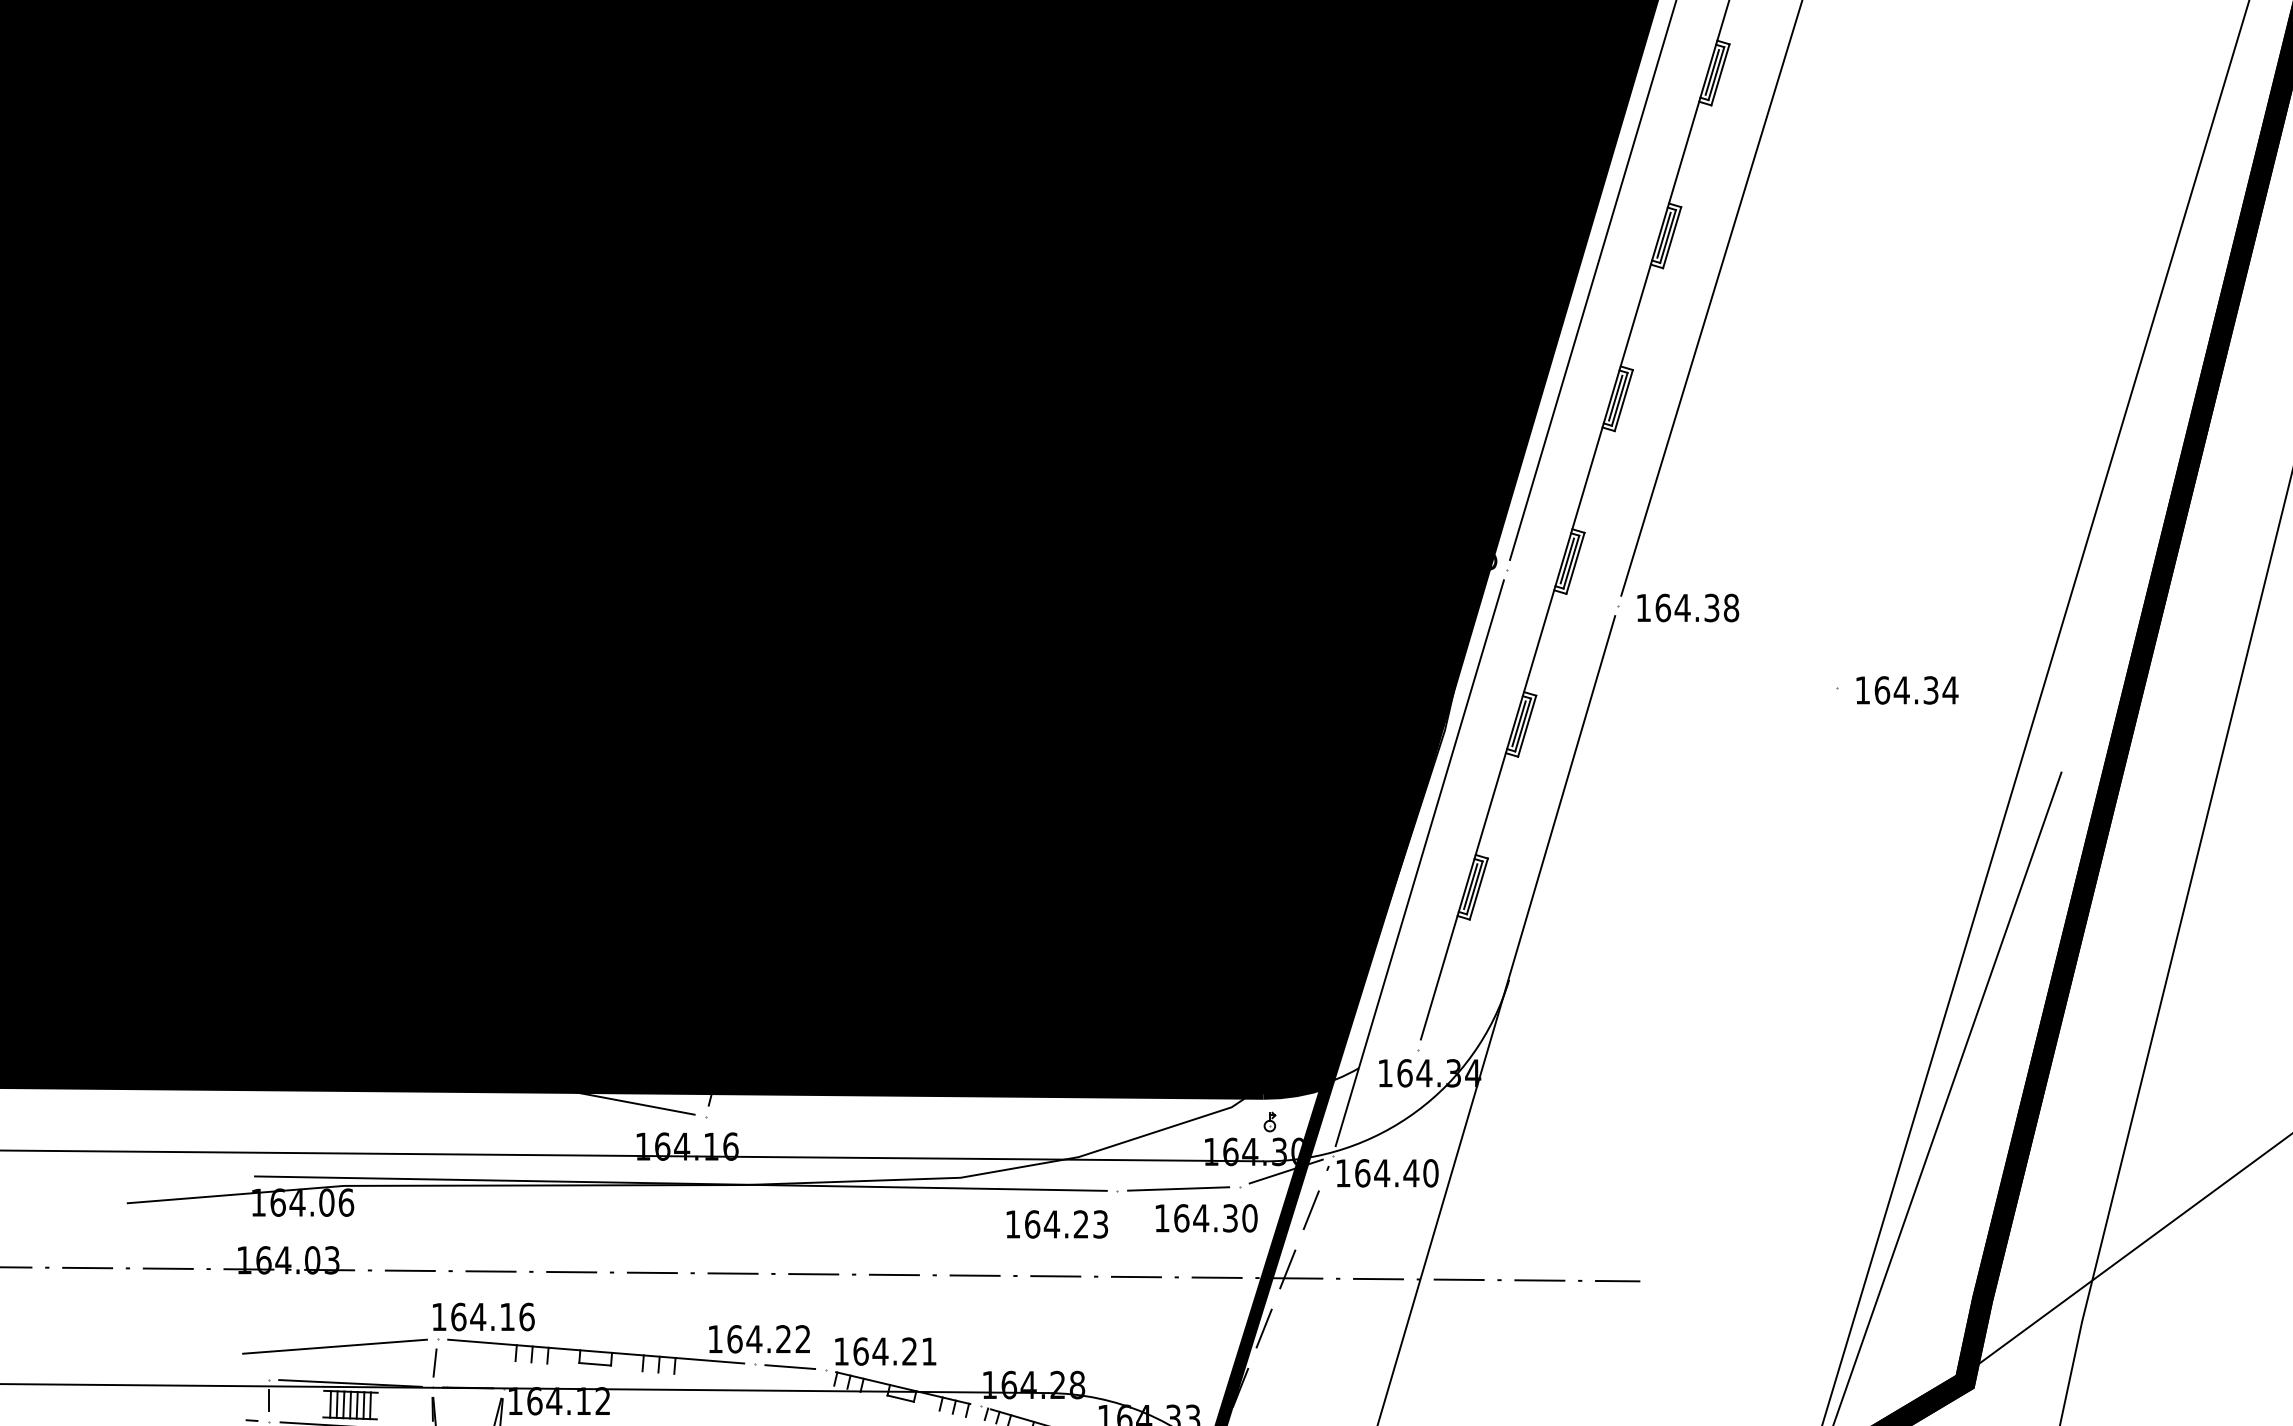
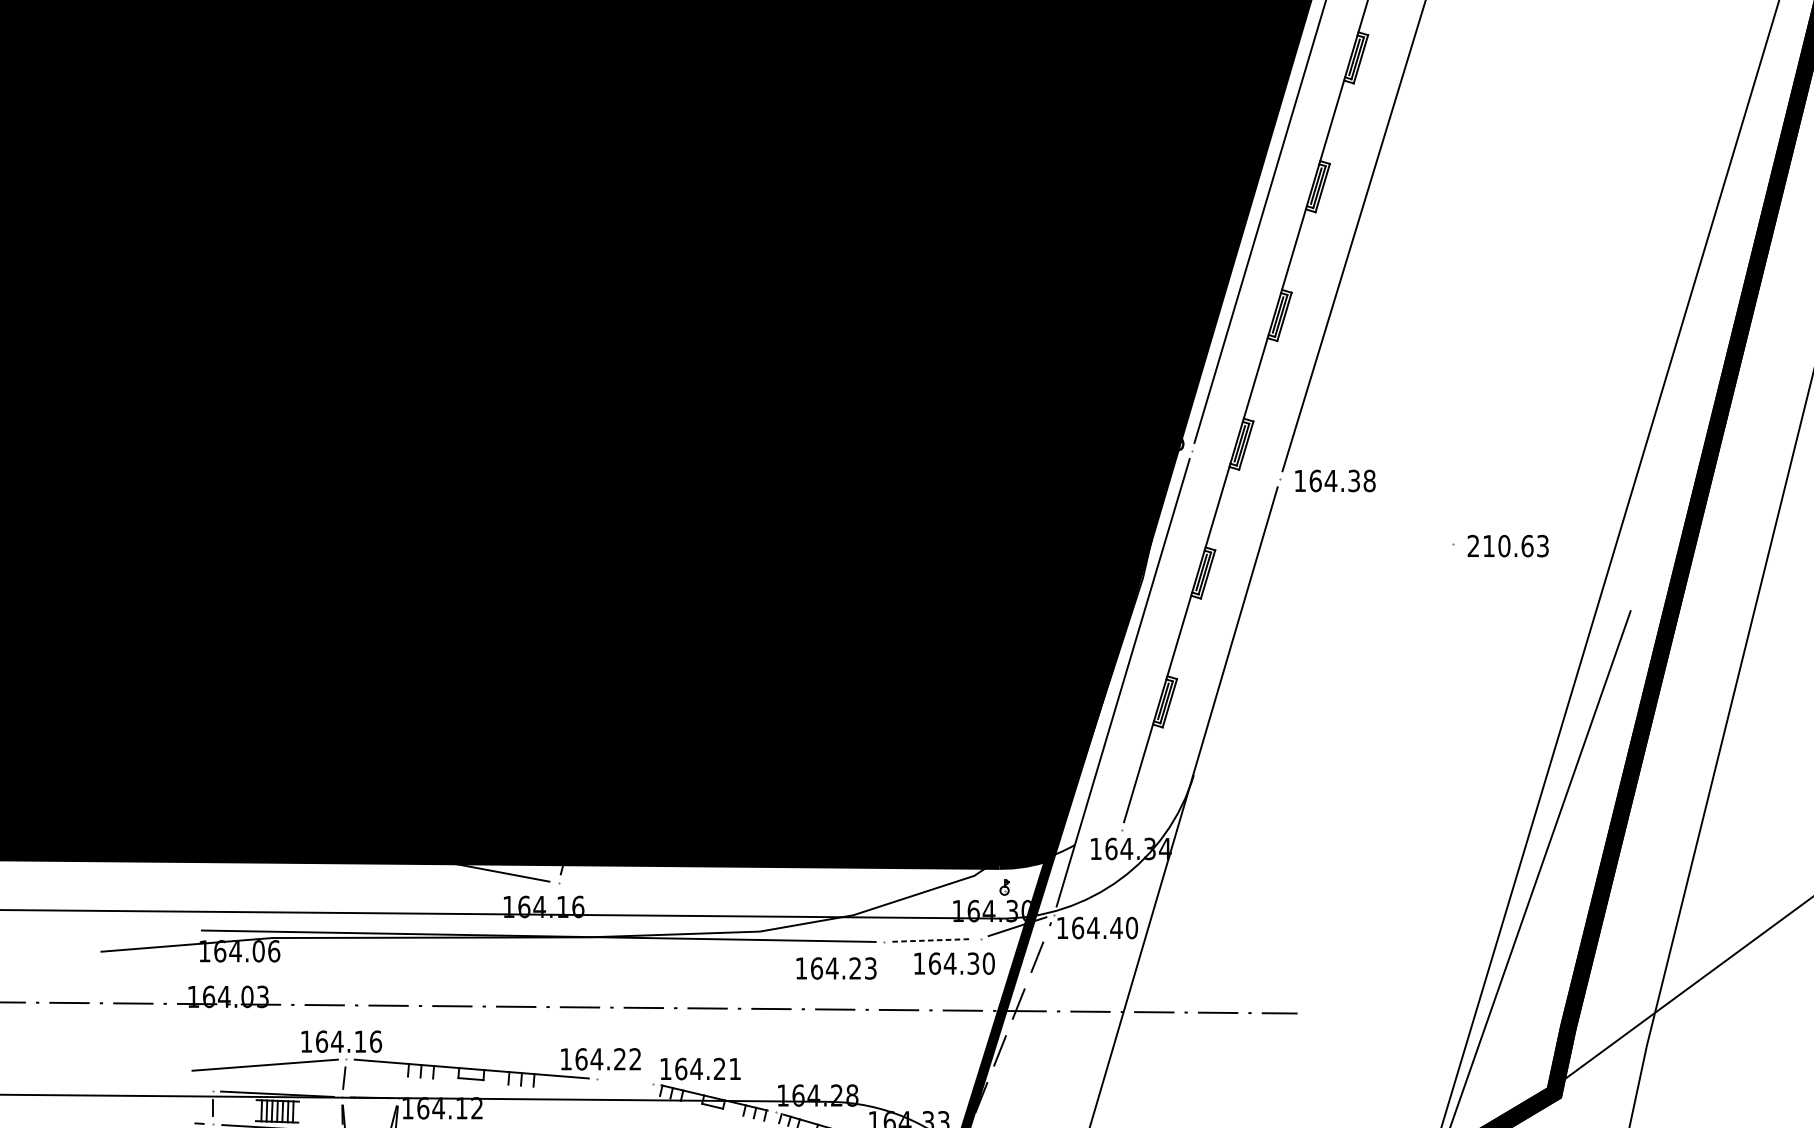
text: (1906, 690) -> (1508, 546), 164.34 -> 210.63
line: (1178, 1188) -> (932, 940), solid -> dashed
text: (483, 1316) -> (341, 1041), moved
line: (790, 1367) -> (625, 1081), removed

